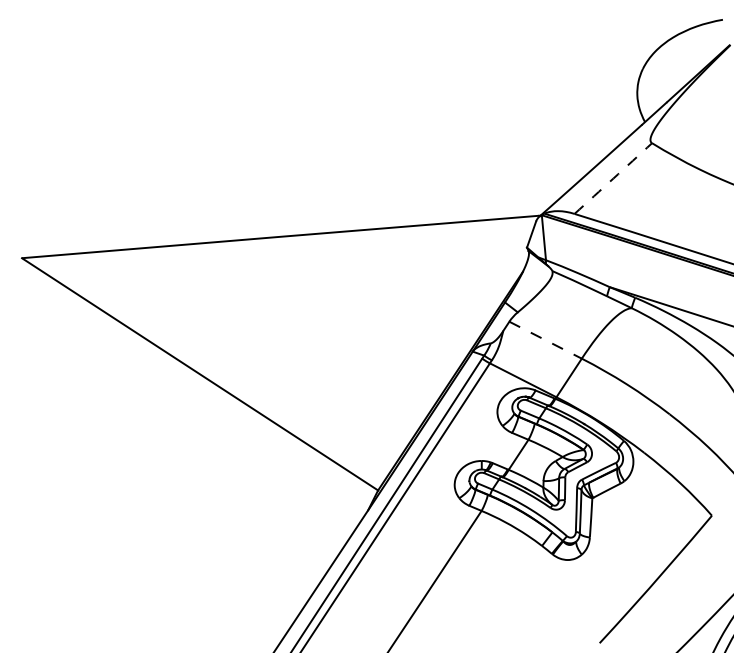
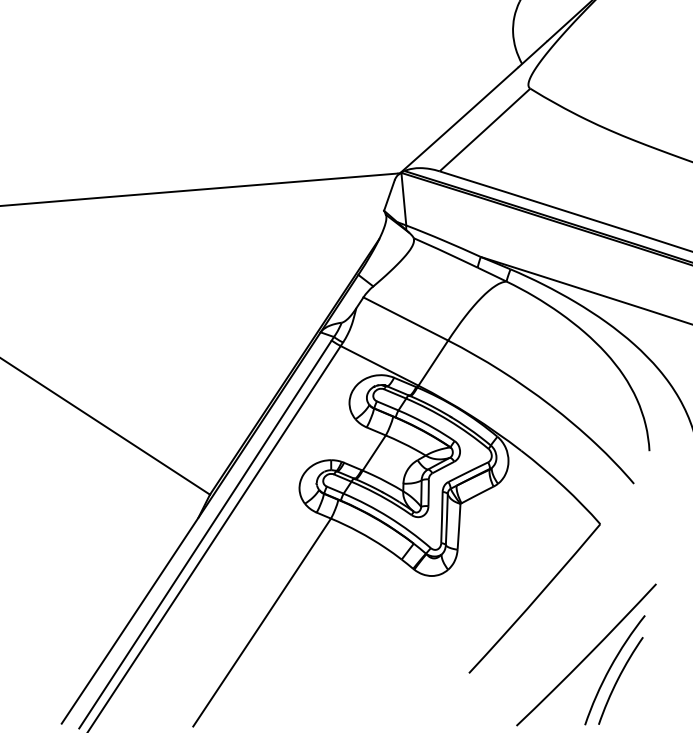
arc: (613, 178) -> (485, 129), dashed -> solid
line: (545, 340) -> (405, 319), dashed -> solid

